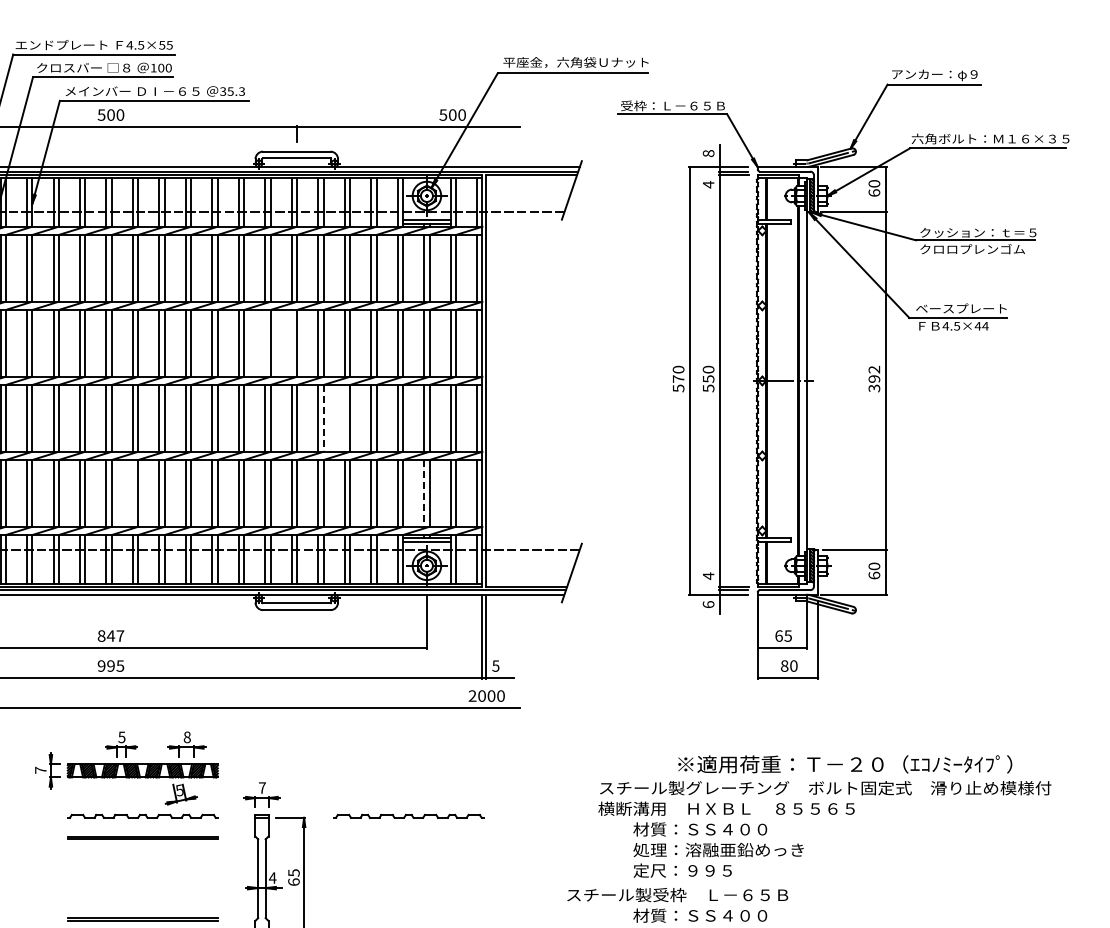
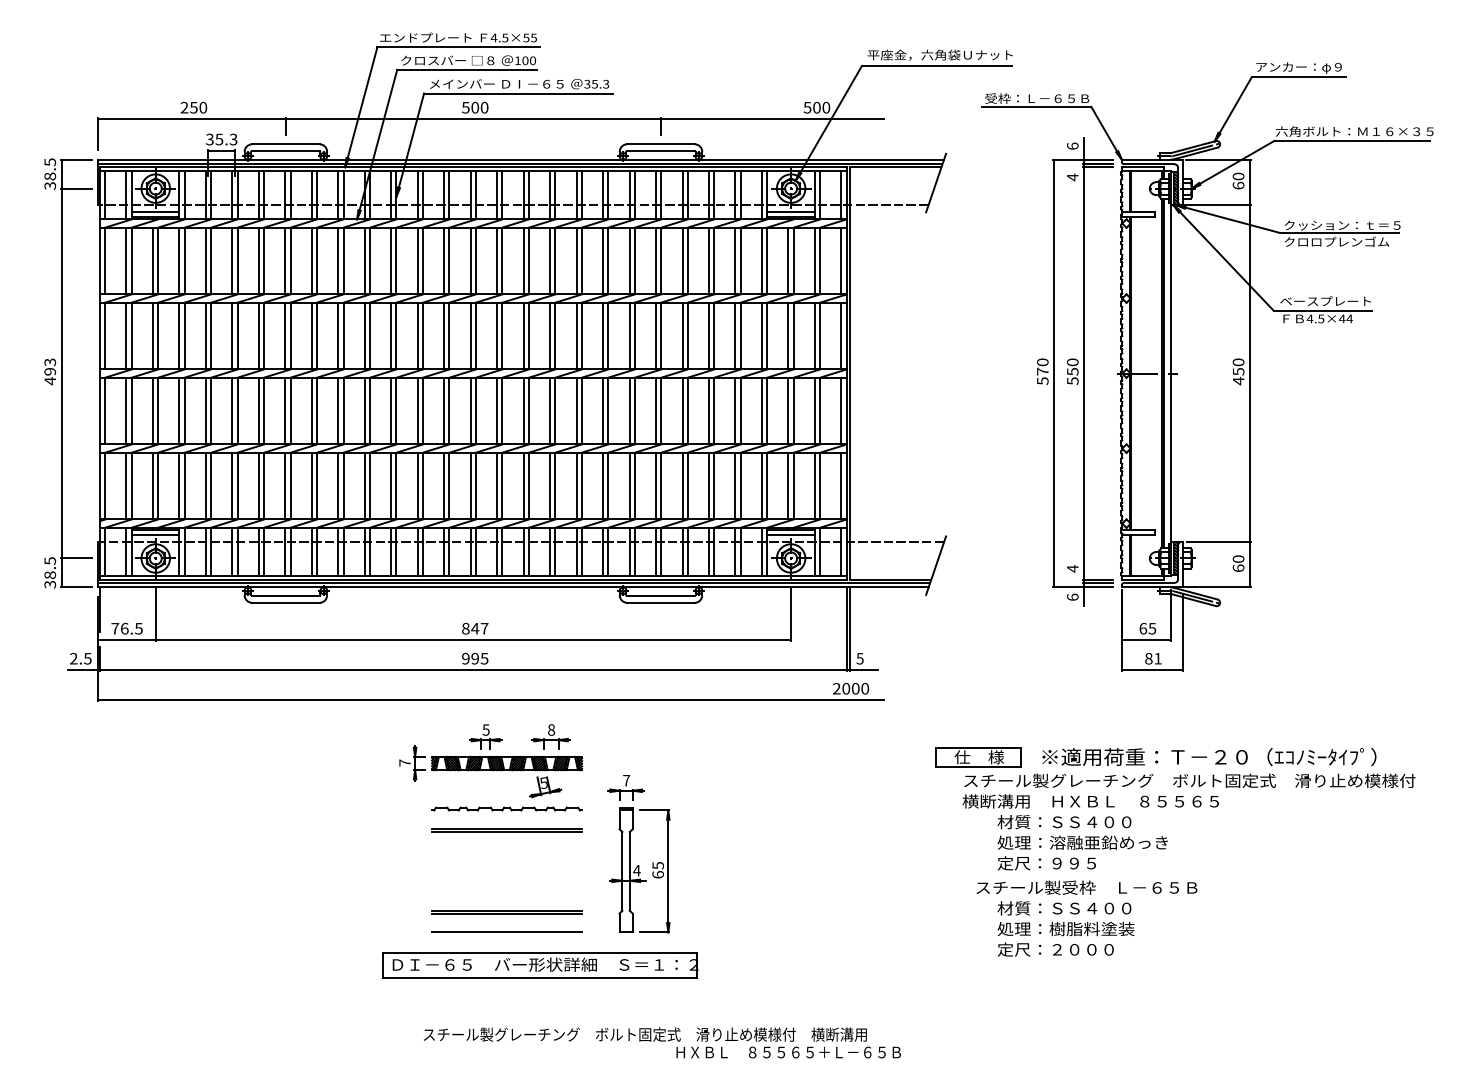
text: (708, 152) -> (1072, 145), 8 -> 6
line: (265, 342) -> (629, 335), added
line: (292, 342) -> (656, 335), added
text: (874, 378) -> (1238, 371), 392 -> 450
line: (345, 417) -> (709, 410), added
line: (323, 418) -> (687, 411), dashed -> solid
line: (133, 492) -> (497, 485), added
line: (424, 493) -> (788, 486), dashed -> solid
text: (793, 665) -> (1157, 658), 80 -> 81
part: (614, 764) -> (978, 757), added
part: (408, 815) -> (772, 808), removed
text: (677, 894) -> (1086, 887), moved

